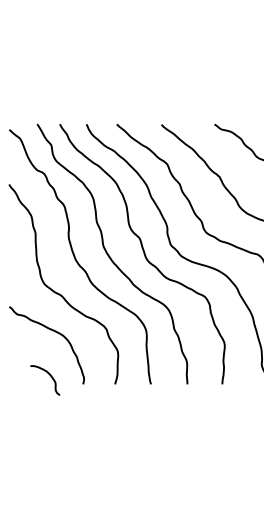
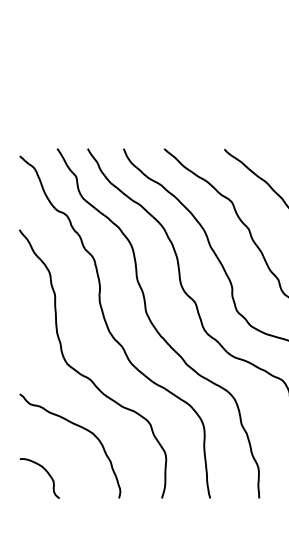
curve: (51, 378) -> (48, 475), moved

